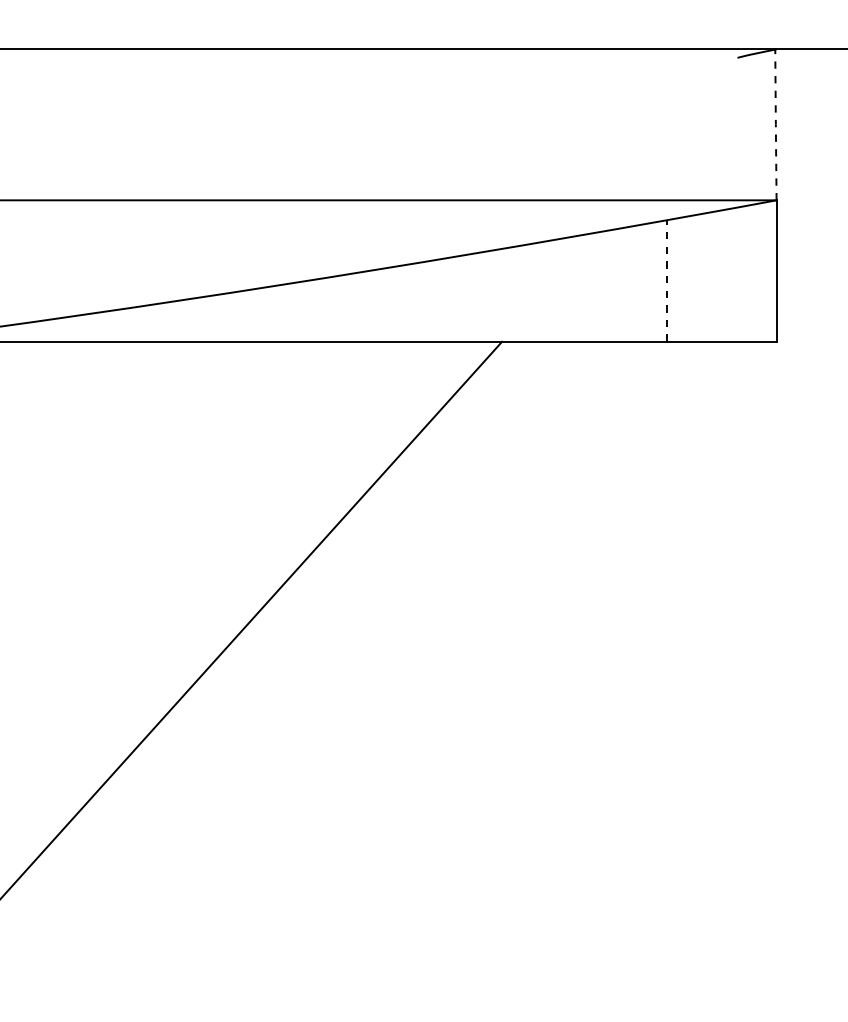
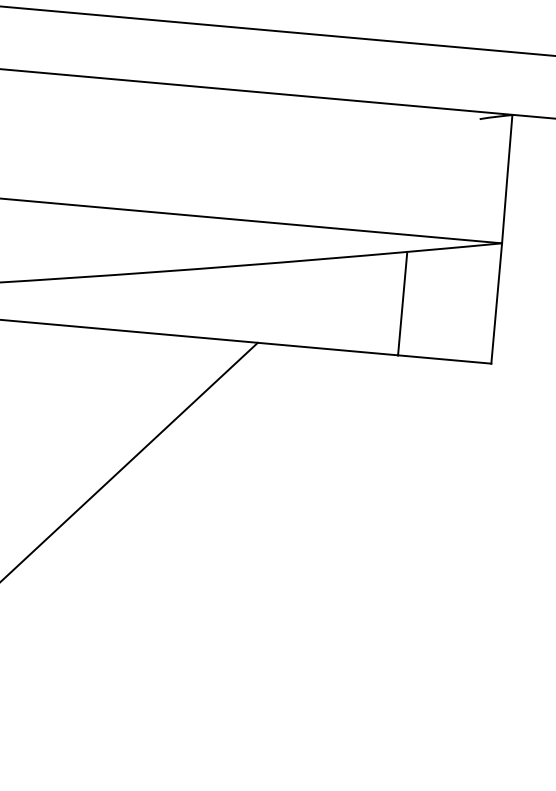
line: (775, 124) -> (506, 178), dashed -> solid
line: (666, 281) -> (402, 304), dashed -> solid

